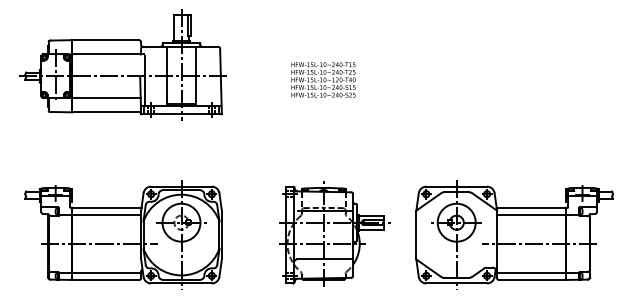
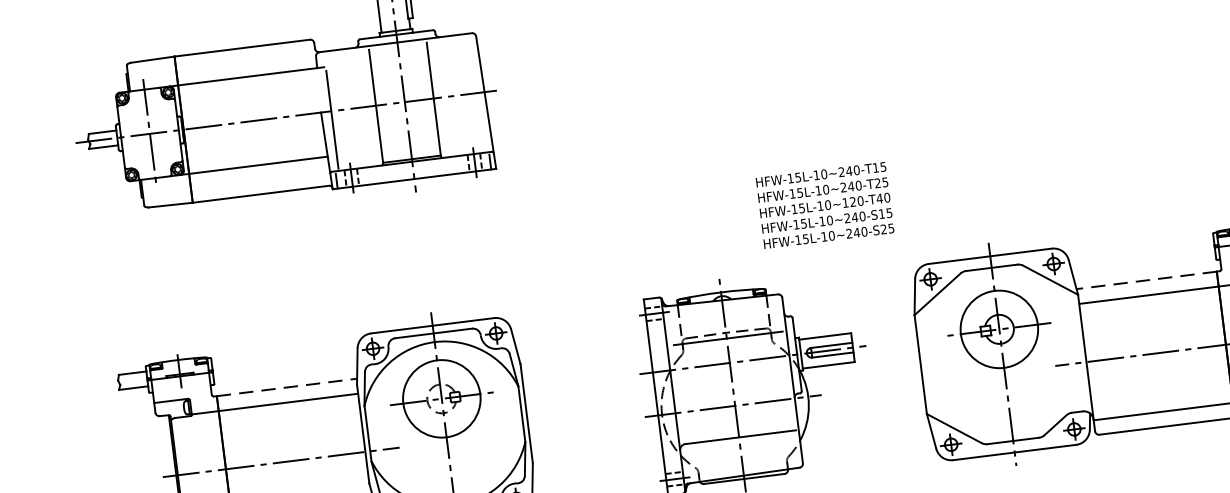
text: (323, 79) -> (824, 204), moved
line: (106, 207) -> (286, 386), solid -> dashed
line: (531, 207) -> (1147, 279), solid -> dashed

